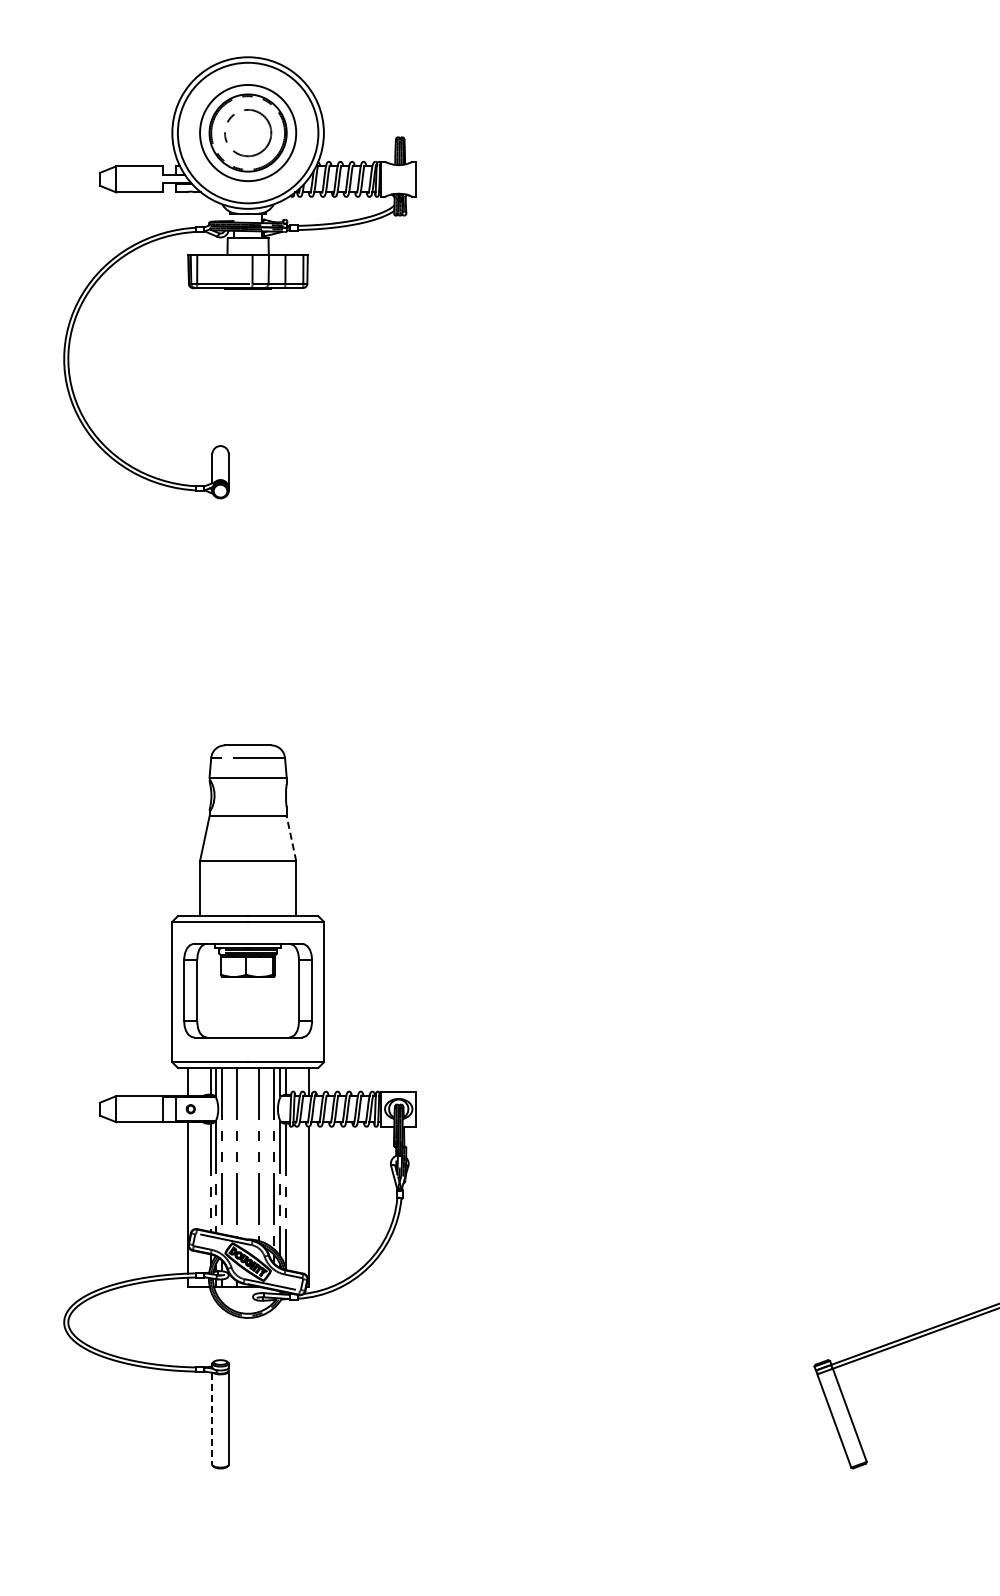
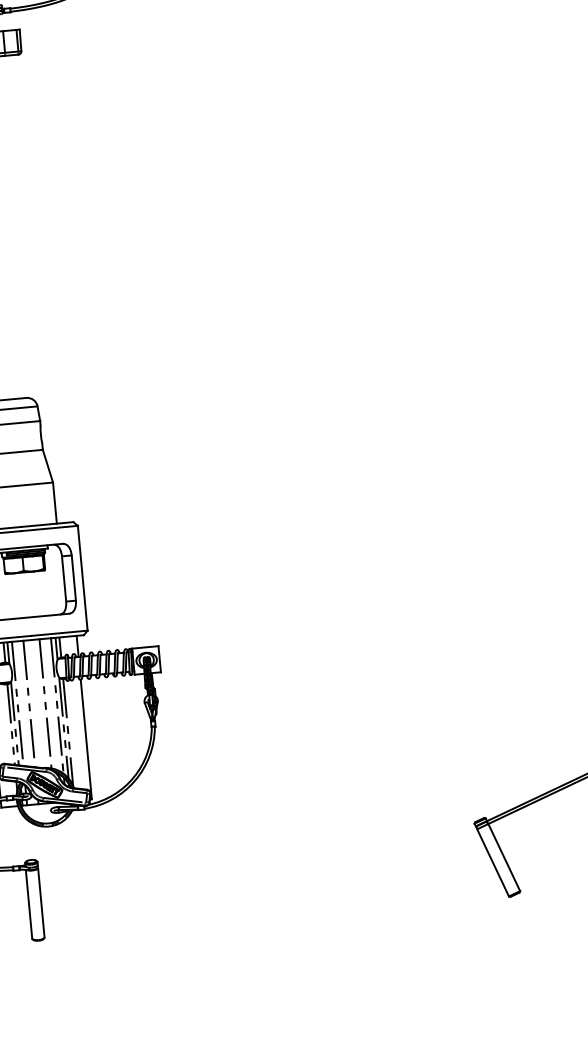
line: (291, 838) -> (47, 465), dashed -> solid
line: (212, 1419) -> (29, 904), dashed -> solid

